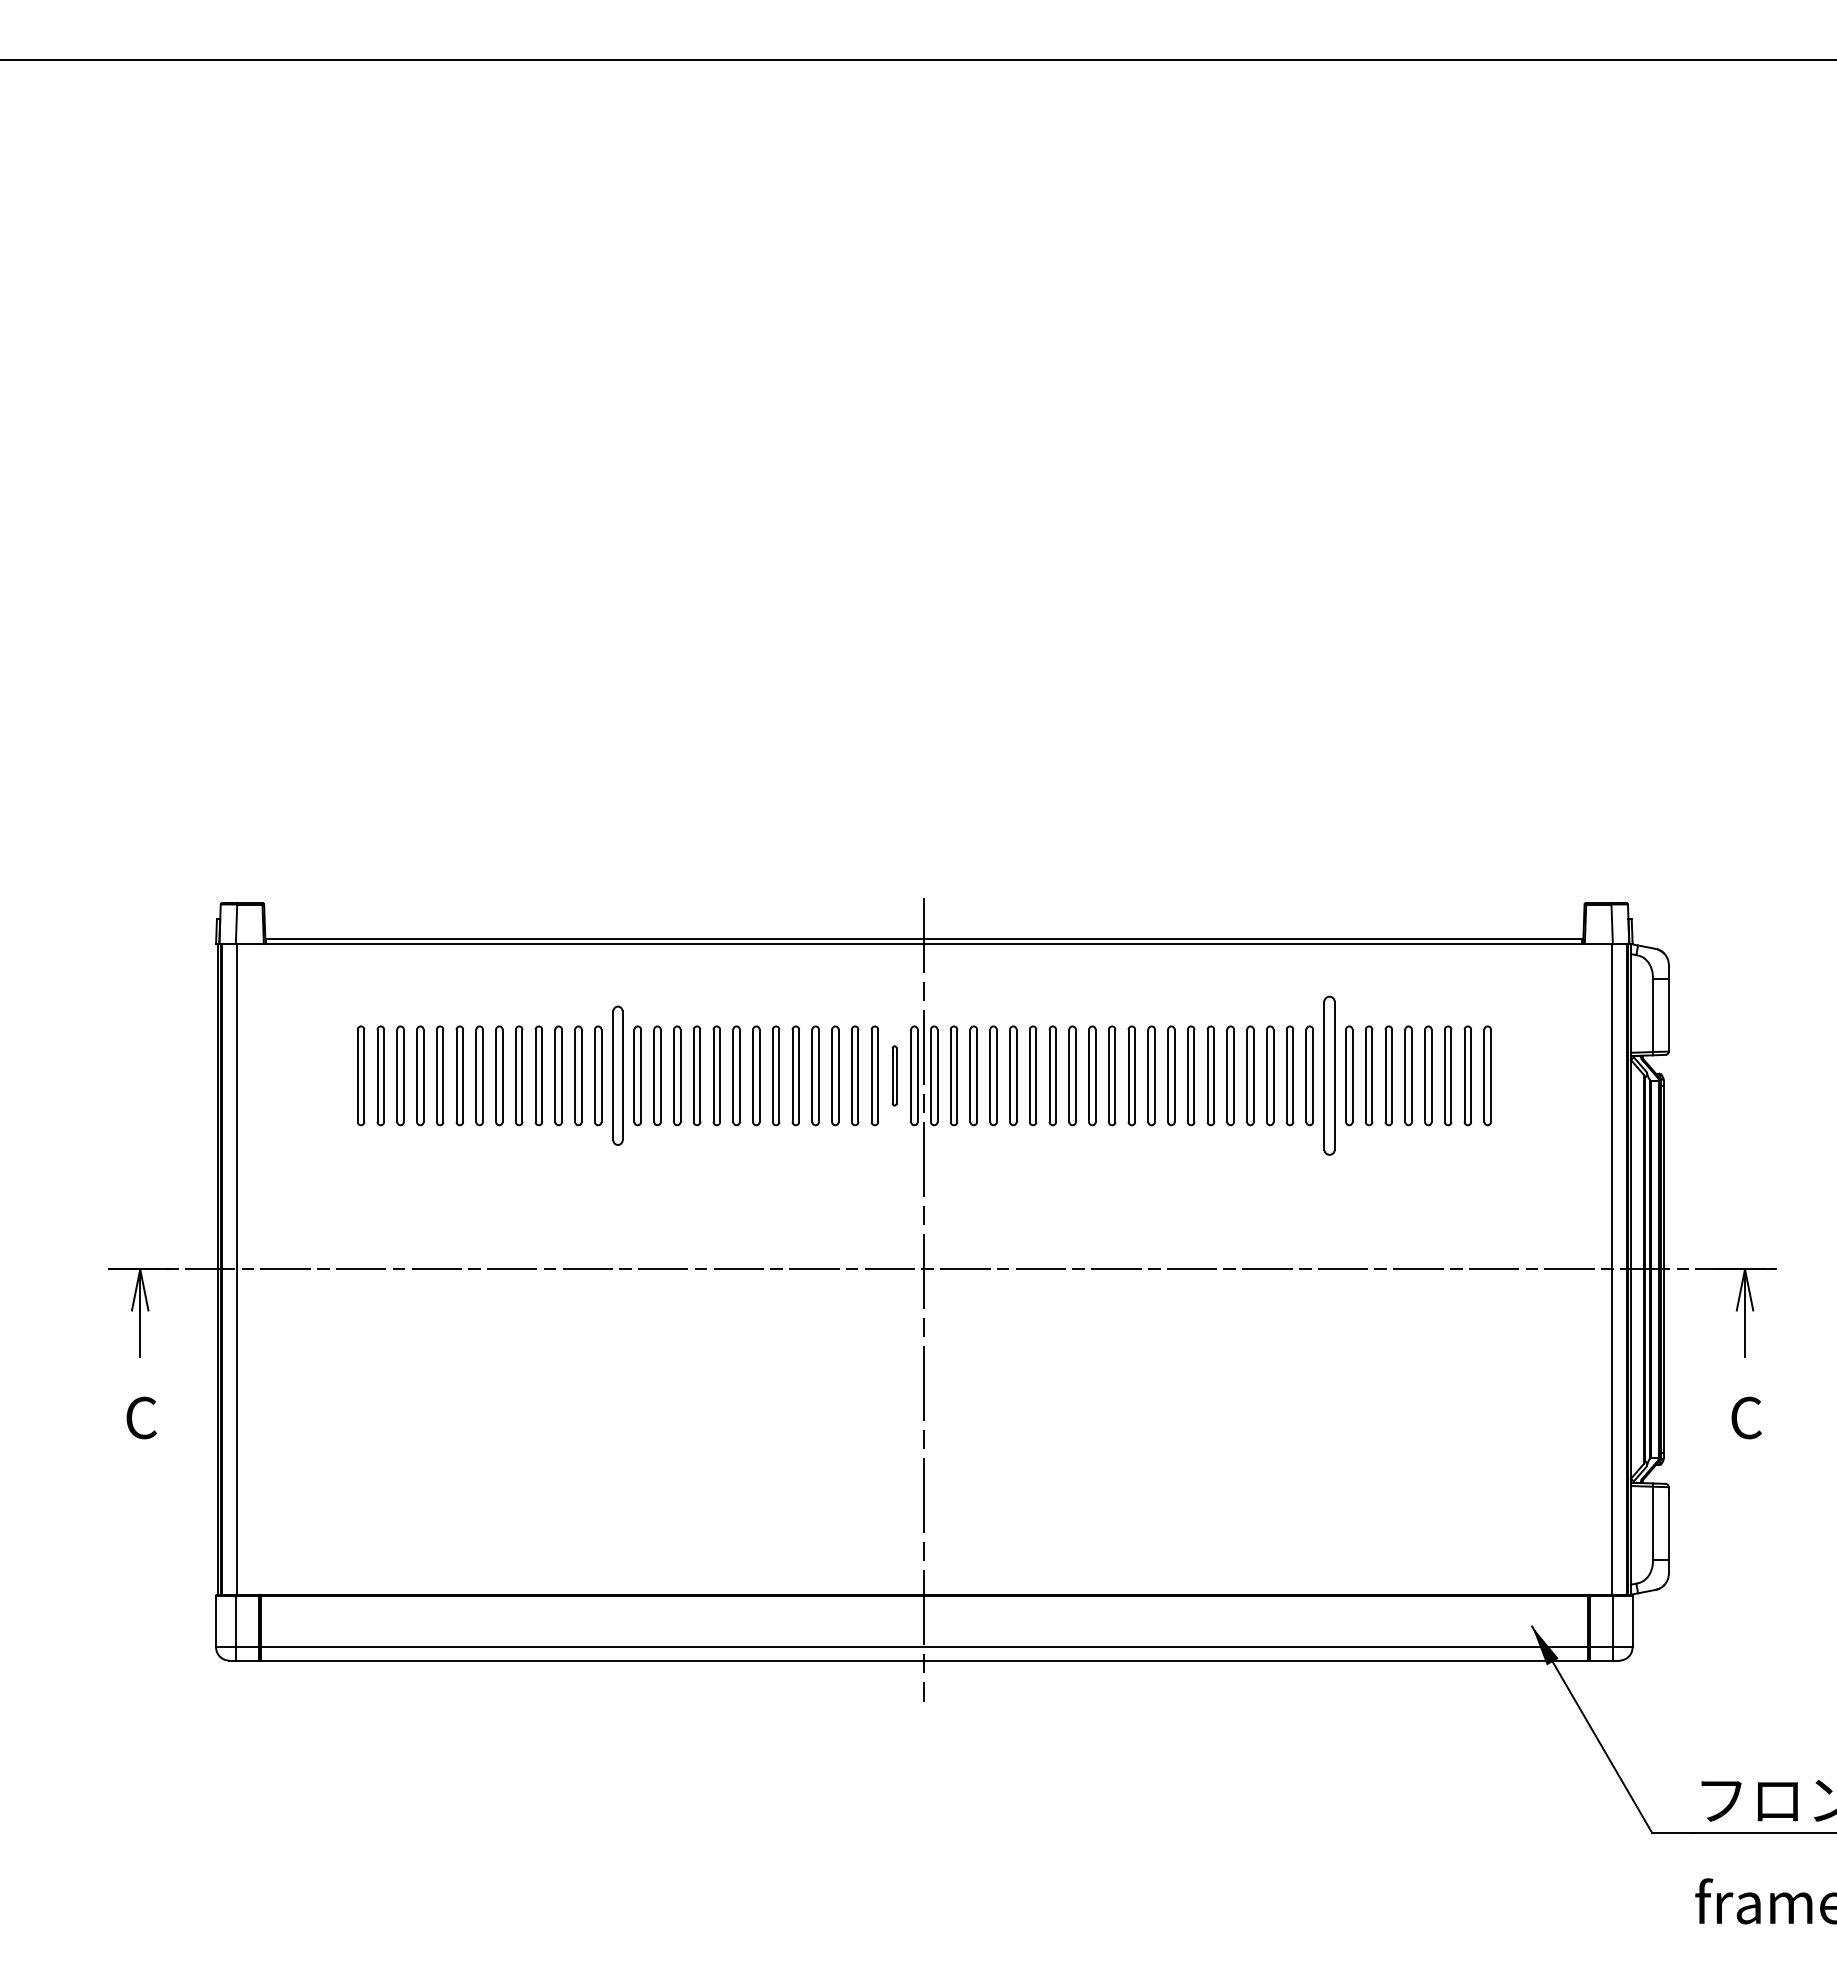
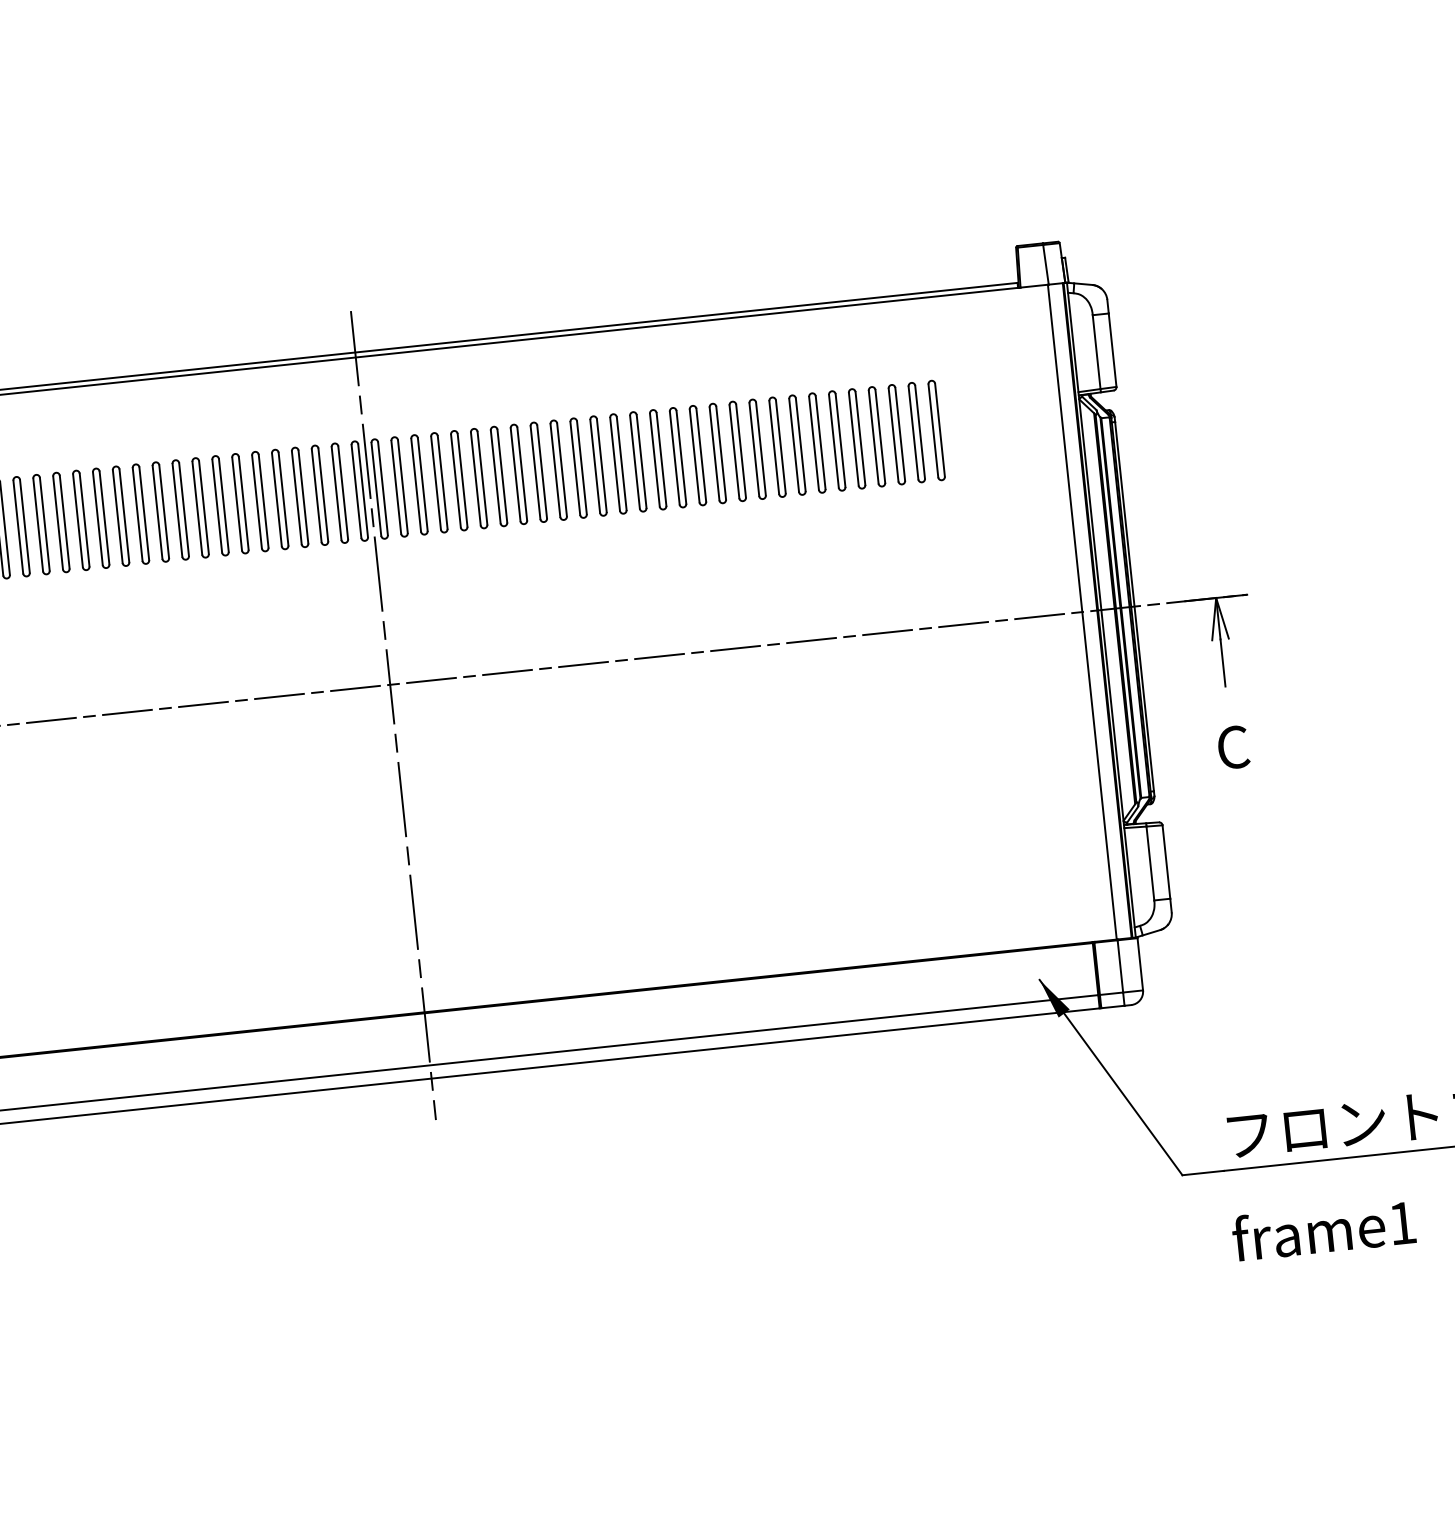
part: (617, 1075) -> (60, 522), size x0.71
part: (894, 1075) -> (339, 492), size x1.67
part: (1329, 1075) -> (777, 446), size x0.62

